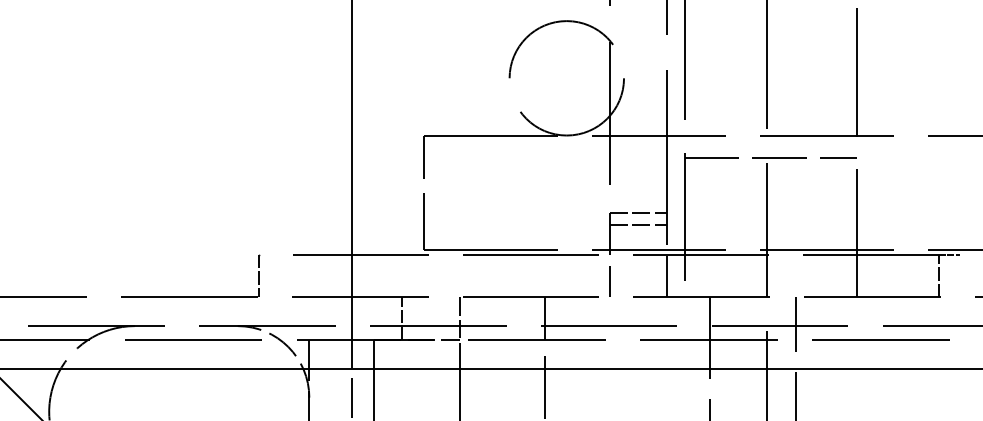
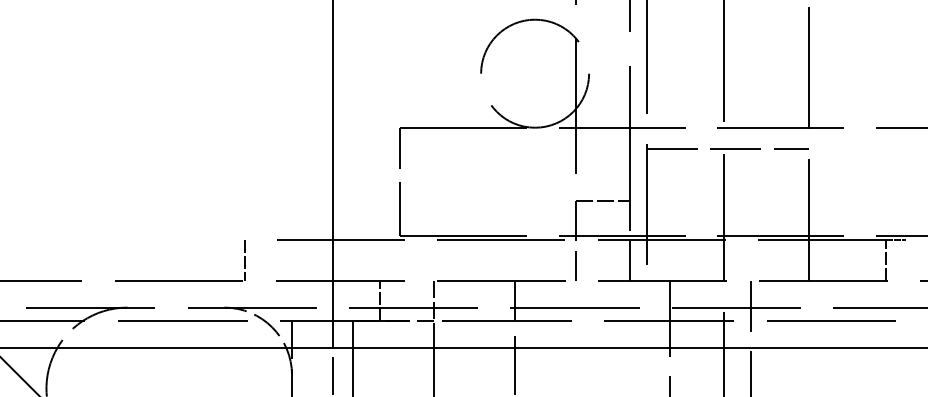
line: (637, 225) -> (601, 212), removed

